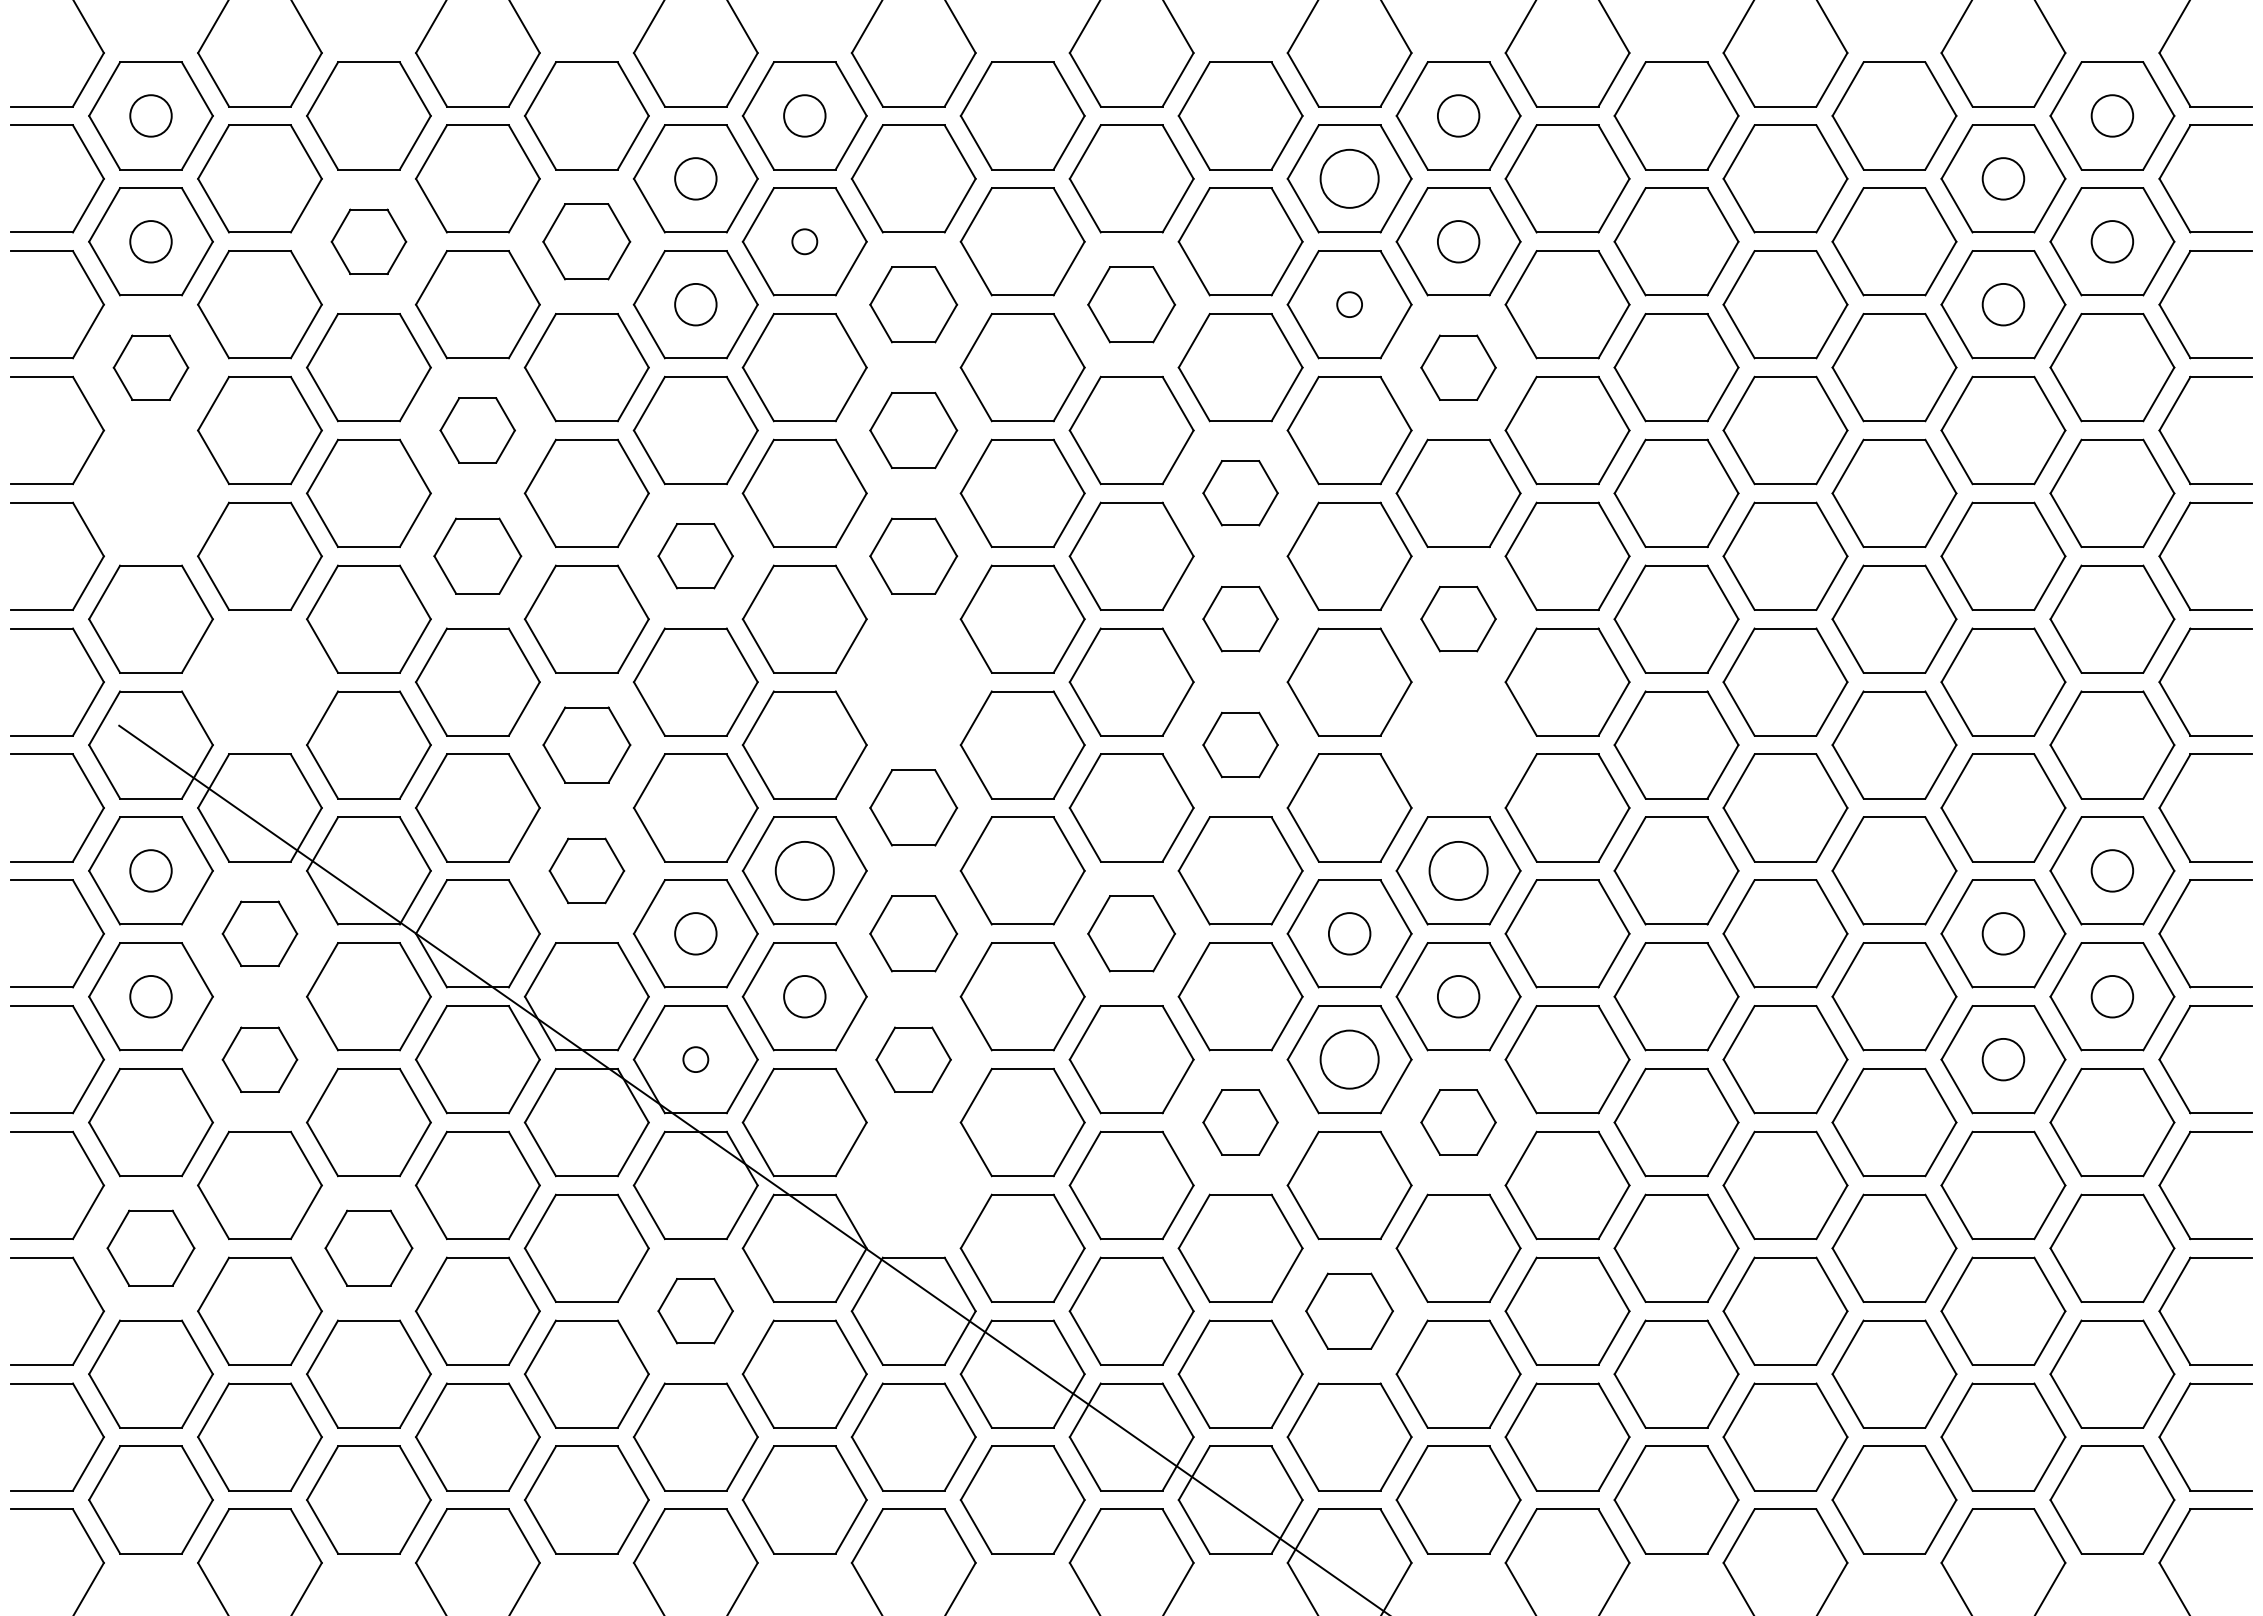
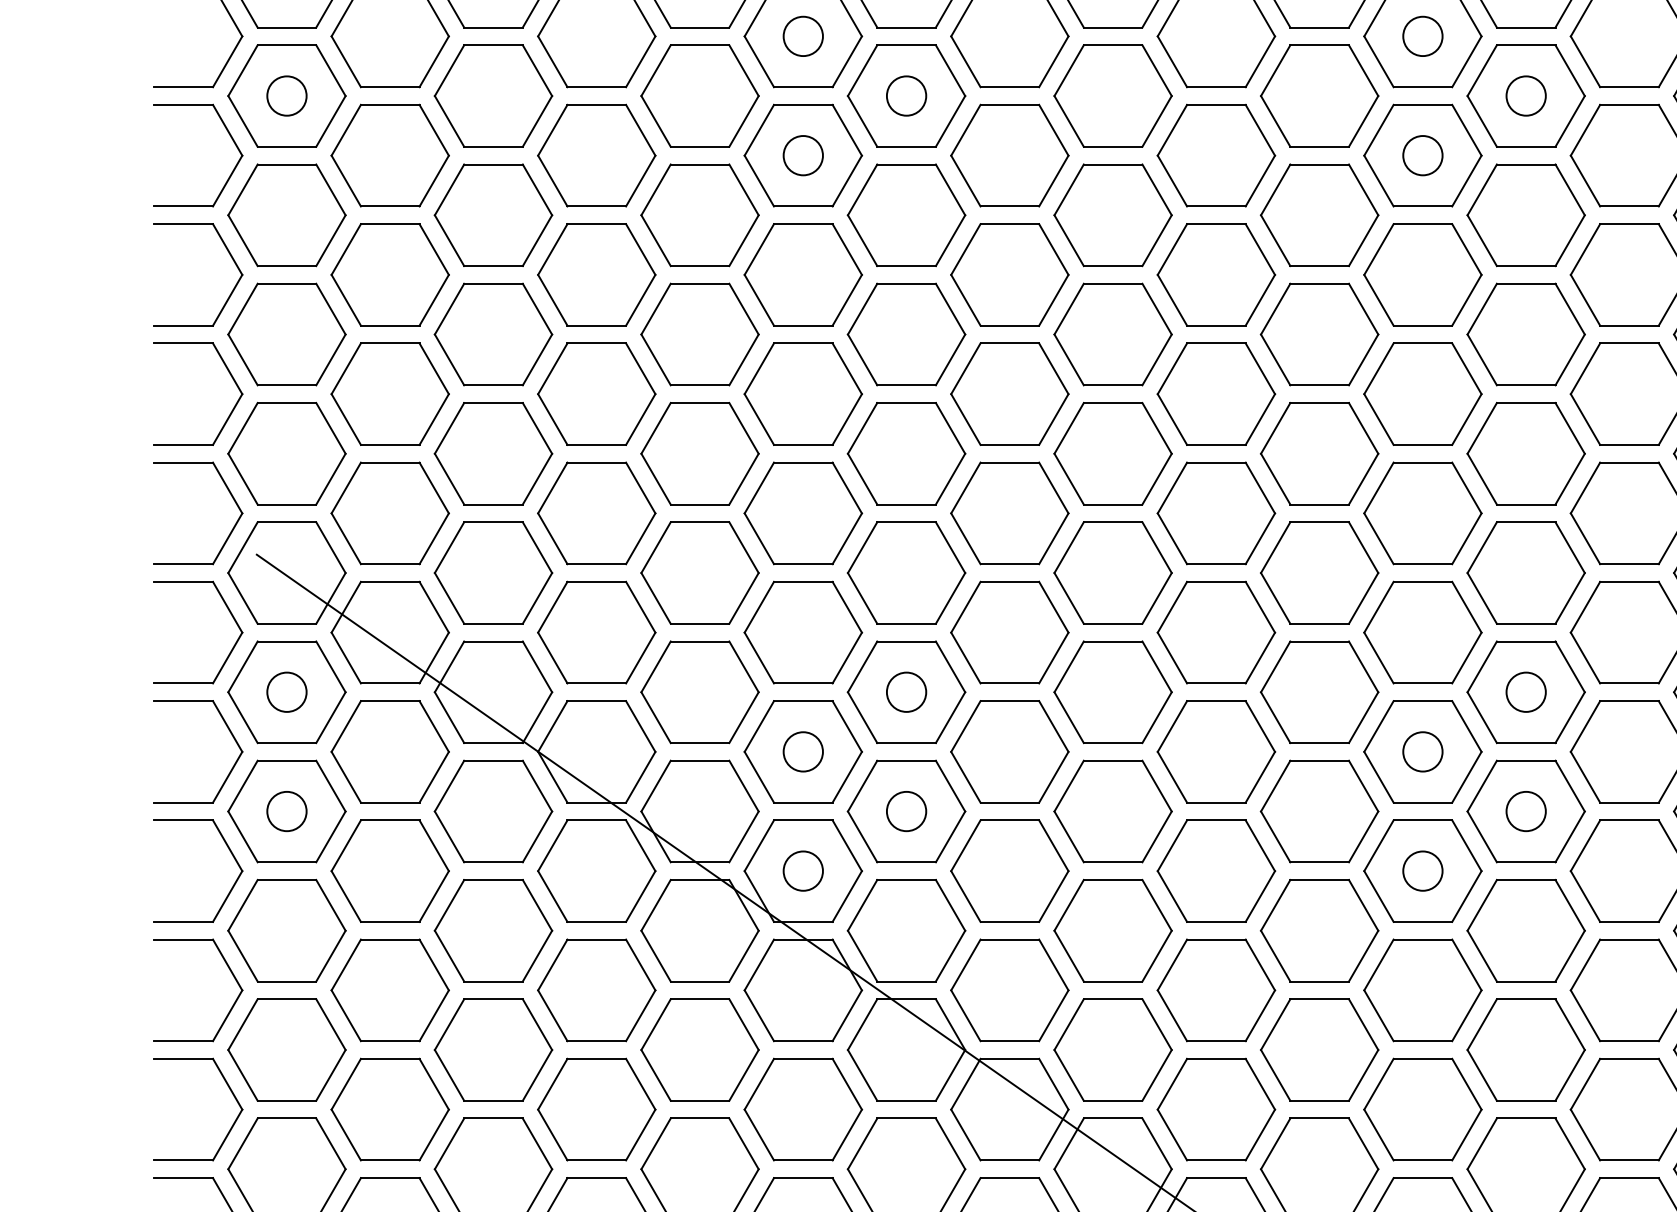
circle: (1349, 178) -> (1422, 36), size x0.71
part: (368, 241) -> (493, 95), size x1.67
part: (586, 241) -> (699, 95), size x1.43
circle: (804, 241) -> (906, 95), size x1.67
part: (913, 304) -> (1009, 155), size x1.43
part: (1131, 304) -> (1216, 155), size x1.43
circle: (1349, 304) -> (1422, 155), size x1.67
part: (150, 367) -> (286, 215), size x1.67
part: (1458, 367) -> (1526, 215), size x1.67
part: (477, 430) -> (596, 274), size x1.67
part: (913, 430) -> (1009, 274), size x1.43
part: (150, 492) -> (286, 333), added
part: (1240, 492) -> (1319, 333), size x1.67
part: (477, 555) -> (596, 393), size x1.43
part: (695, 555) -> (802, 393), size x1.67
part: (913, 555) -> (1009, 393), size x1.43
part: (1240, 618) -> (1319, 453), size x1.67
part: (1458, 618) -> (1526, 453), size x1.67
part: (259, 681) -> (389, 512), added
part: (913, 681) -> (1009, 512), added
part: (586, 744) -> (699, 572), size x1.43
part: (1240, 744) -> (1319, 572), size x1.67
part: (1458, 744) -> (1526, 572), added
part: (913, 807) -> (1009, 632), size x1.43
part: (586, 870) -> (699, 691), size x1.67
circle: (804, 870) -> (906, 691), size x0.71
circle: (1458, 870) -> (1526, 691), size x0.71
part: (259, 933) -> (389, 751), size x1.67
part: (913, 933) -> (1009, 751), size x1.43
part: (1131, 933) -> (1216, 751), size x1.43
part: (259, 1059) -> (389, 871), size x1.67
circle: (695, 1059) -> (802, 871), size x1.67
part: (913, 1059) -> (1009, 871), size x1.67
circle: (1349, 1059) -> (1422, 871), size x0.71
part: (1240, 1122) -> (1319, 930), size x1.67
part: (1458, 1122) -> (1526, 930), size x1.67
part: (913, 1185) -> (1009, 990), added
part: (150, 1247) -> (286, 1049), size x1.43
part: (368, 1247) -> (493, 1049), size x1.43
part: (695, 1310) -> (802, 1108), size x1.67
part: (1349, 1310) -> (1422, 1108), size x1.43

